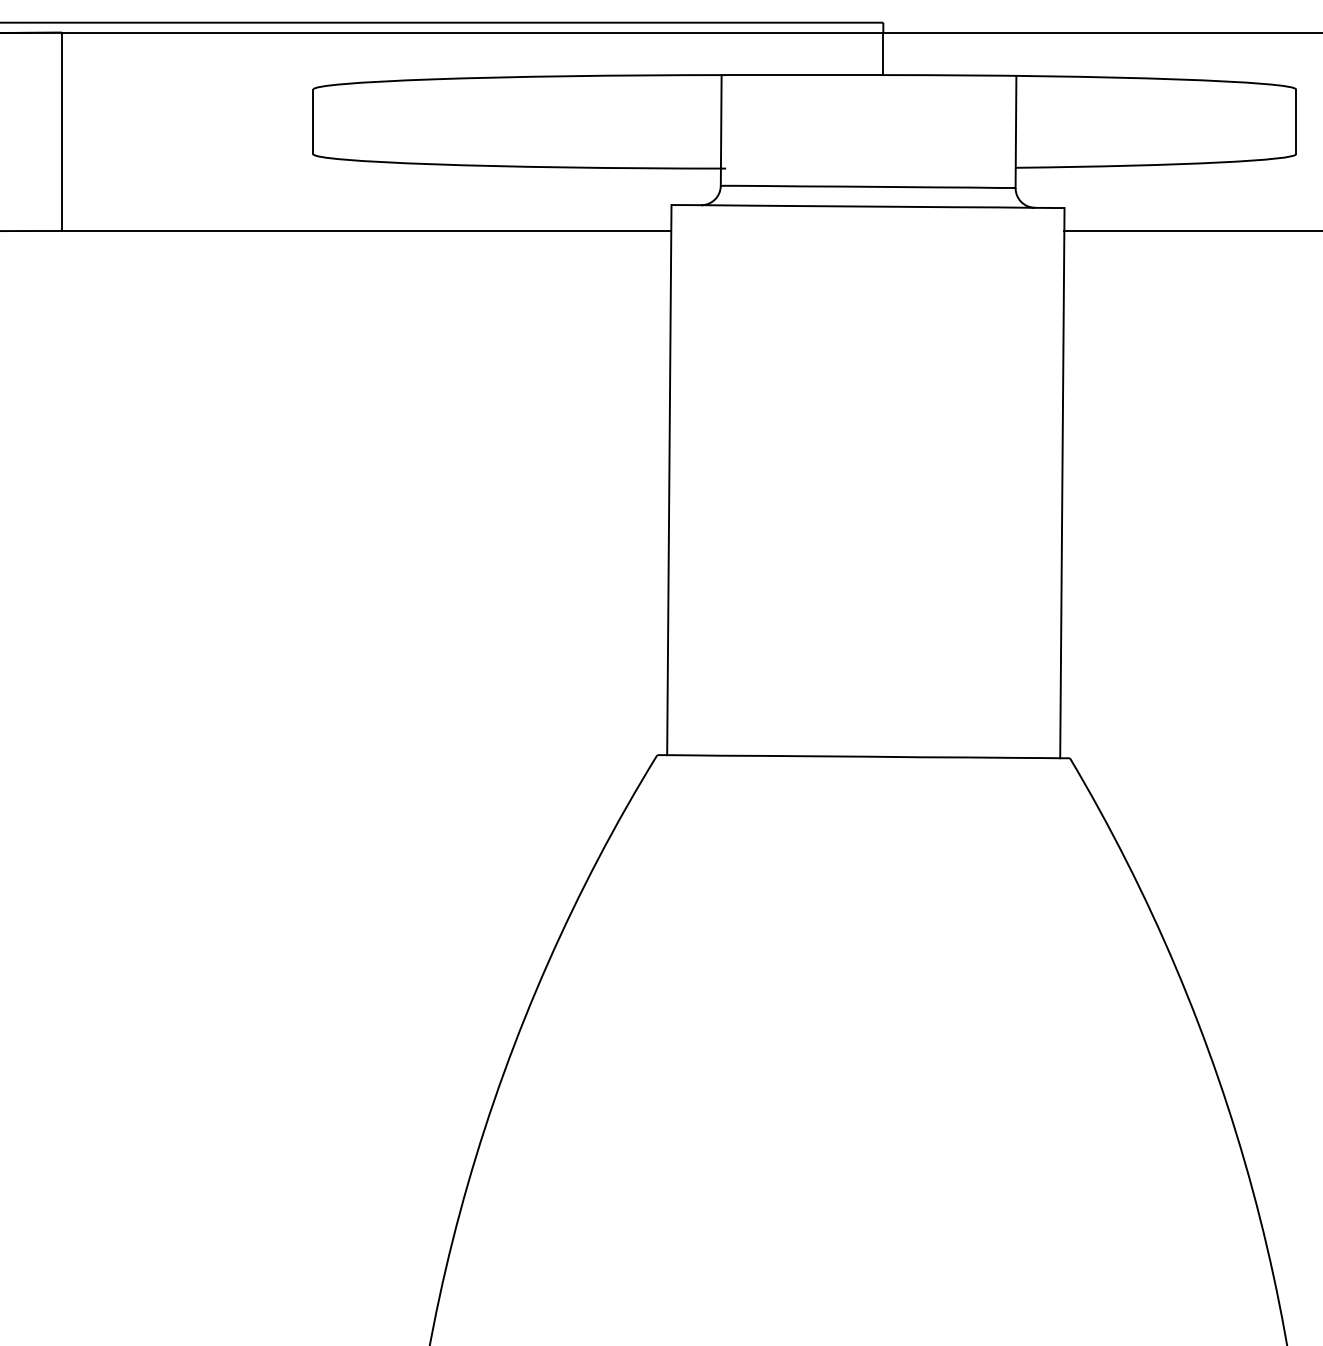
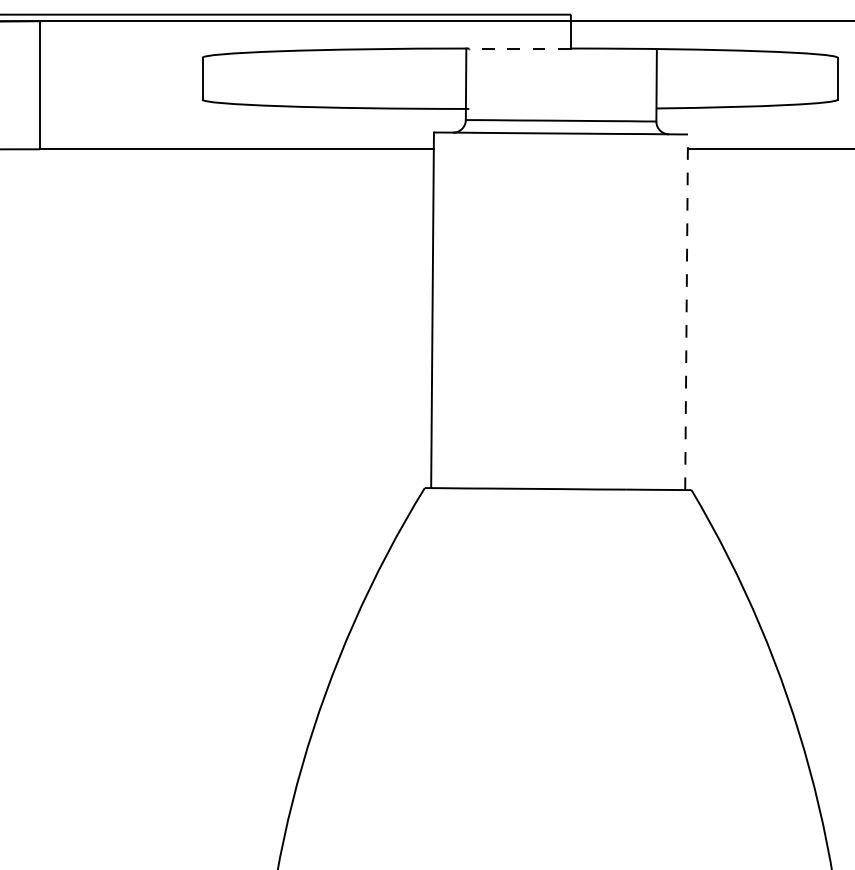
line: (805, 75) -> (520, 48), solid -> dashed
line: (1062, 483) -> (686, 312), solid -> dashed

